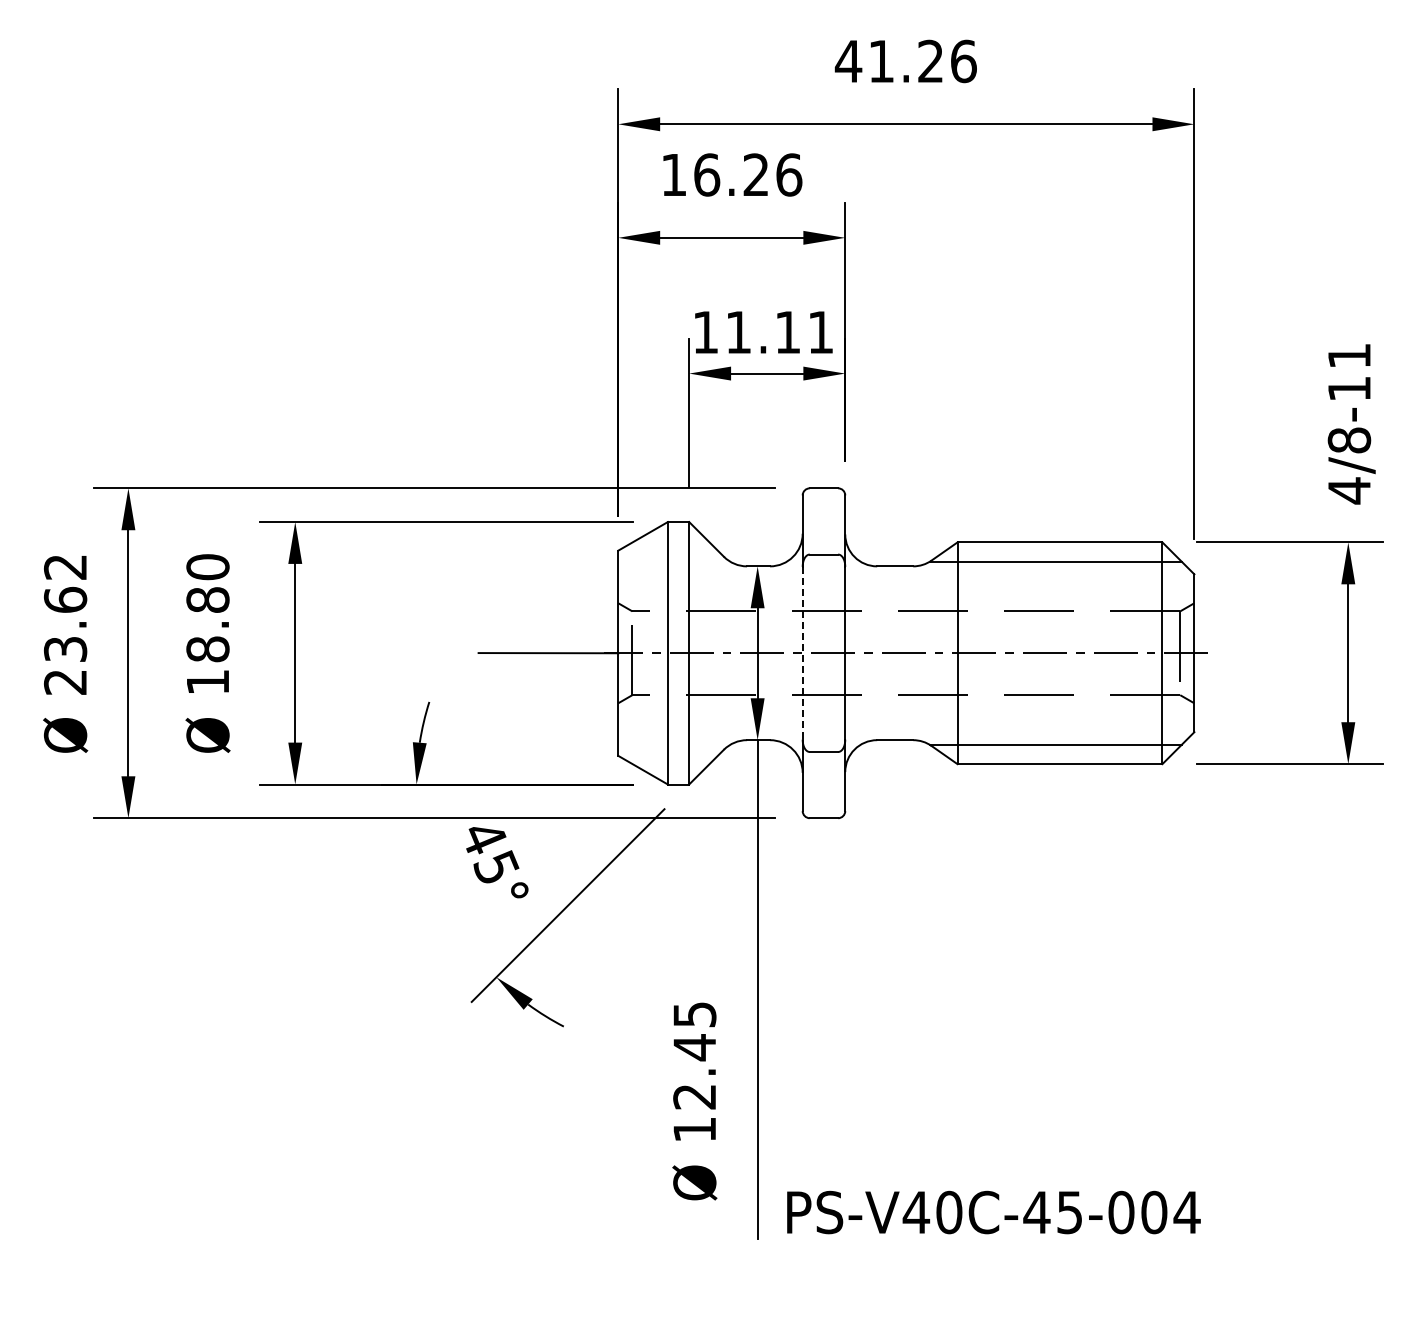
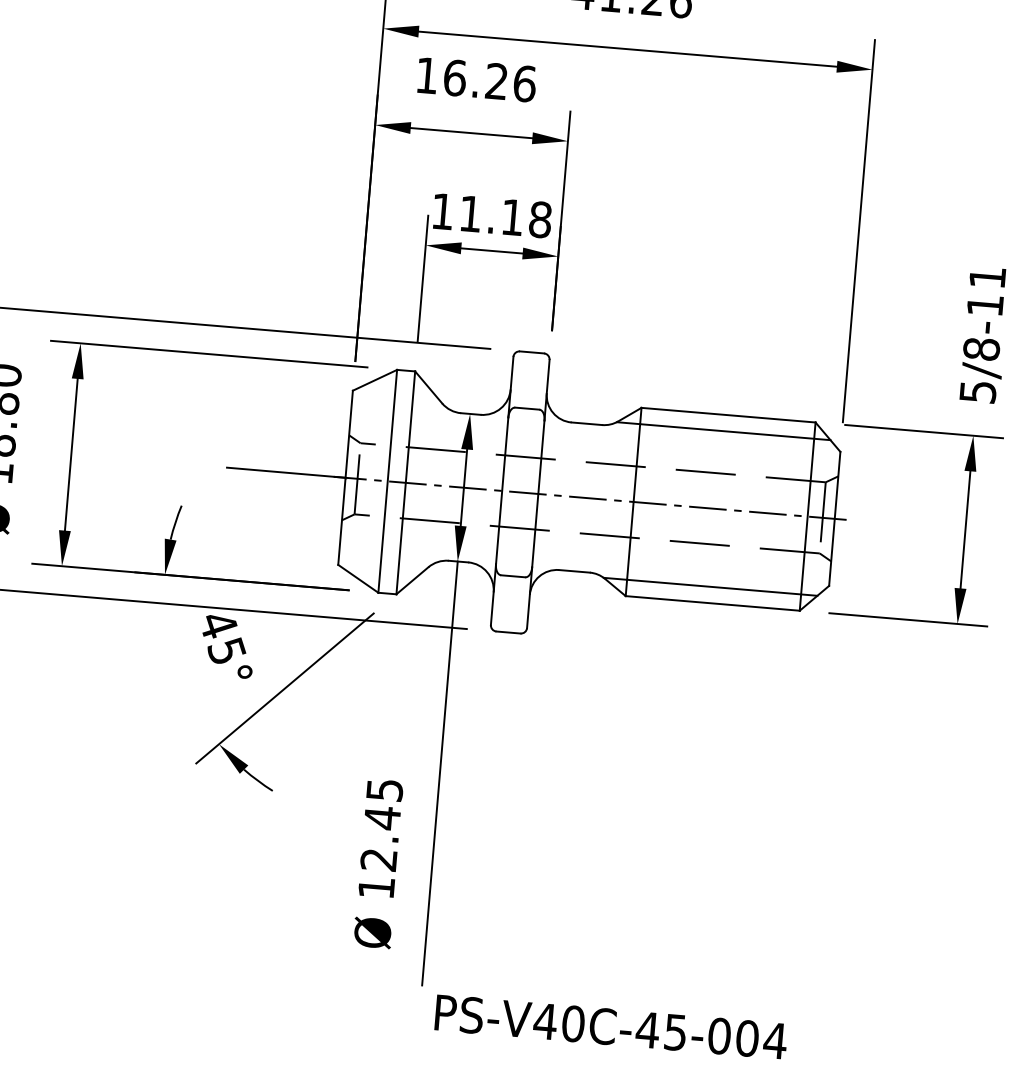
text: (820, 332) -> (540, 219), 11.11 -> 11.18
text: (1349, 490) -> (978, 391), 4/8-11 -> 5/8-11
line: (802, 653) -> (502, 491), dashed -> solid
text: (993, 1212) -> (610, 1027), moved

